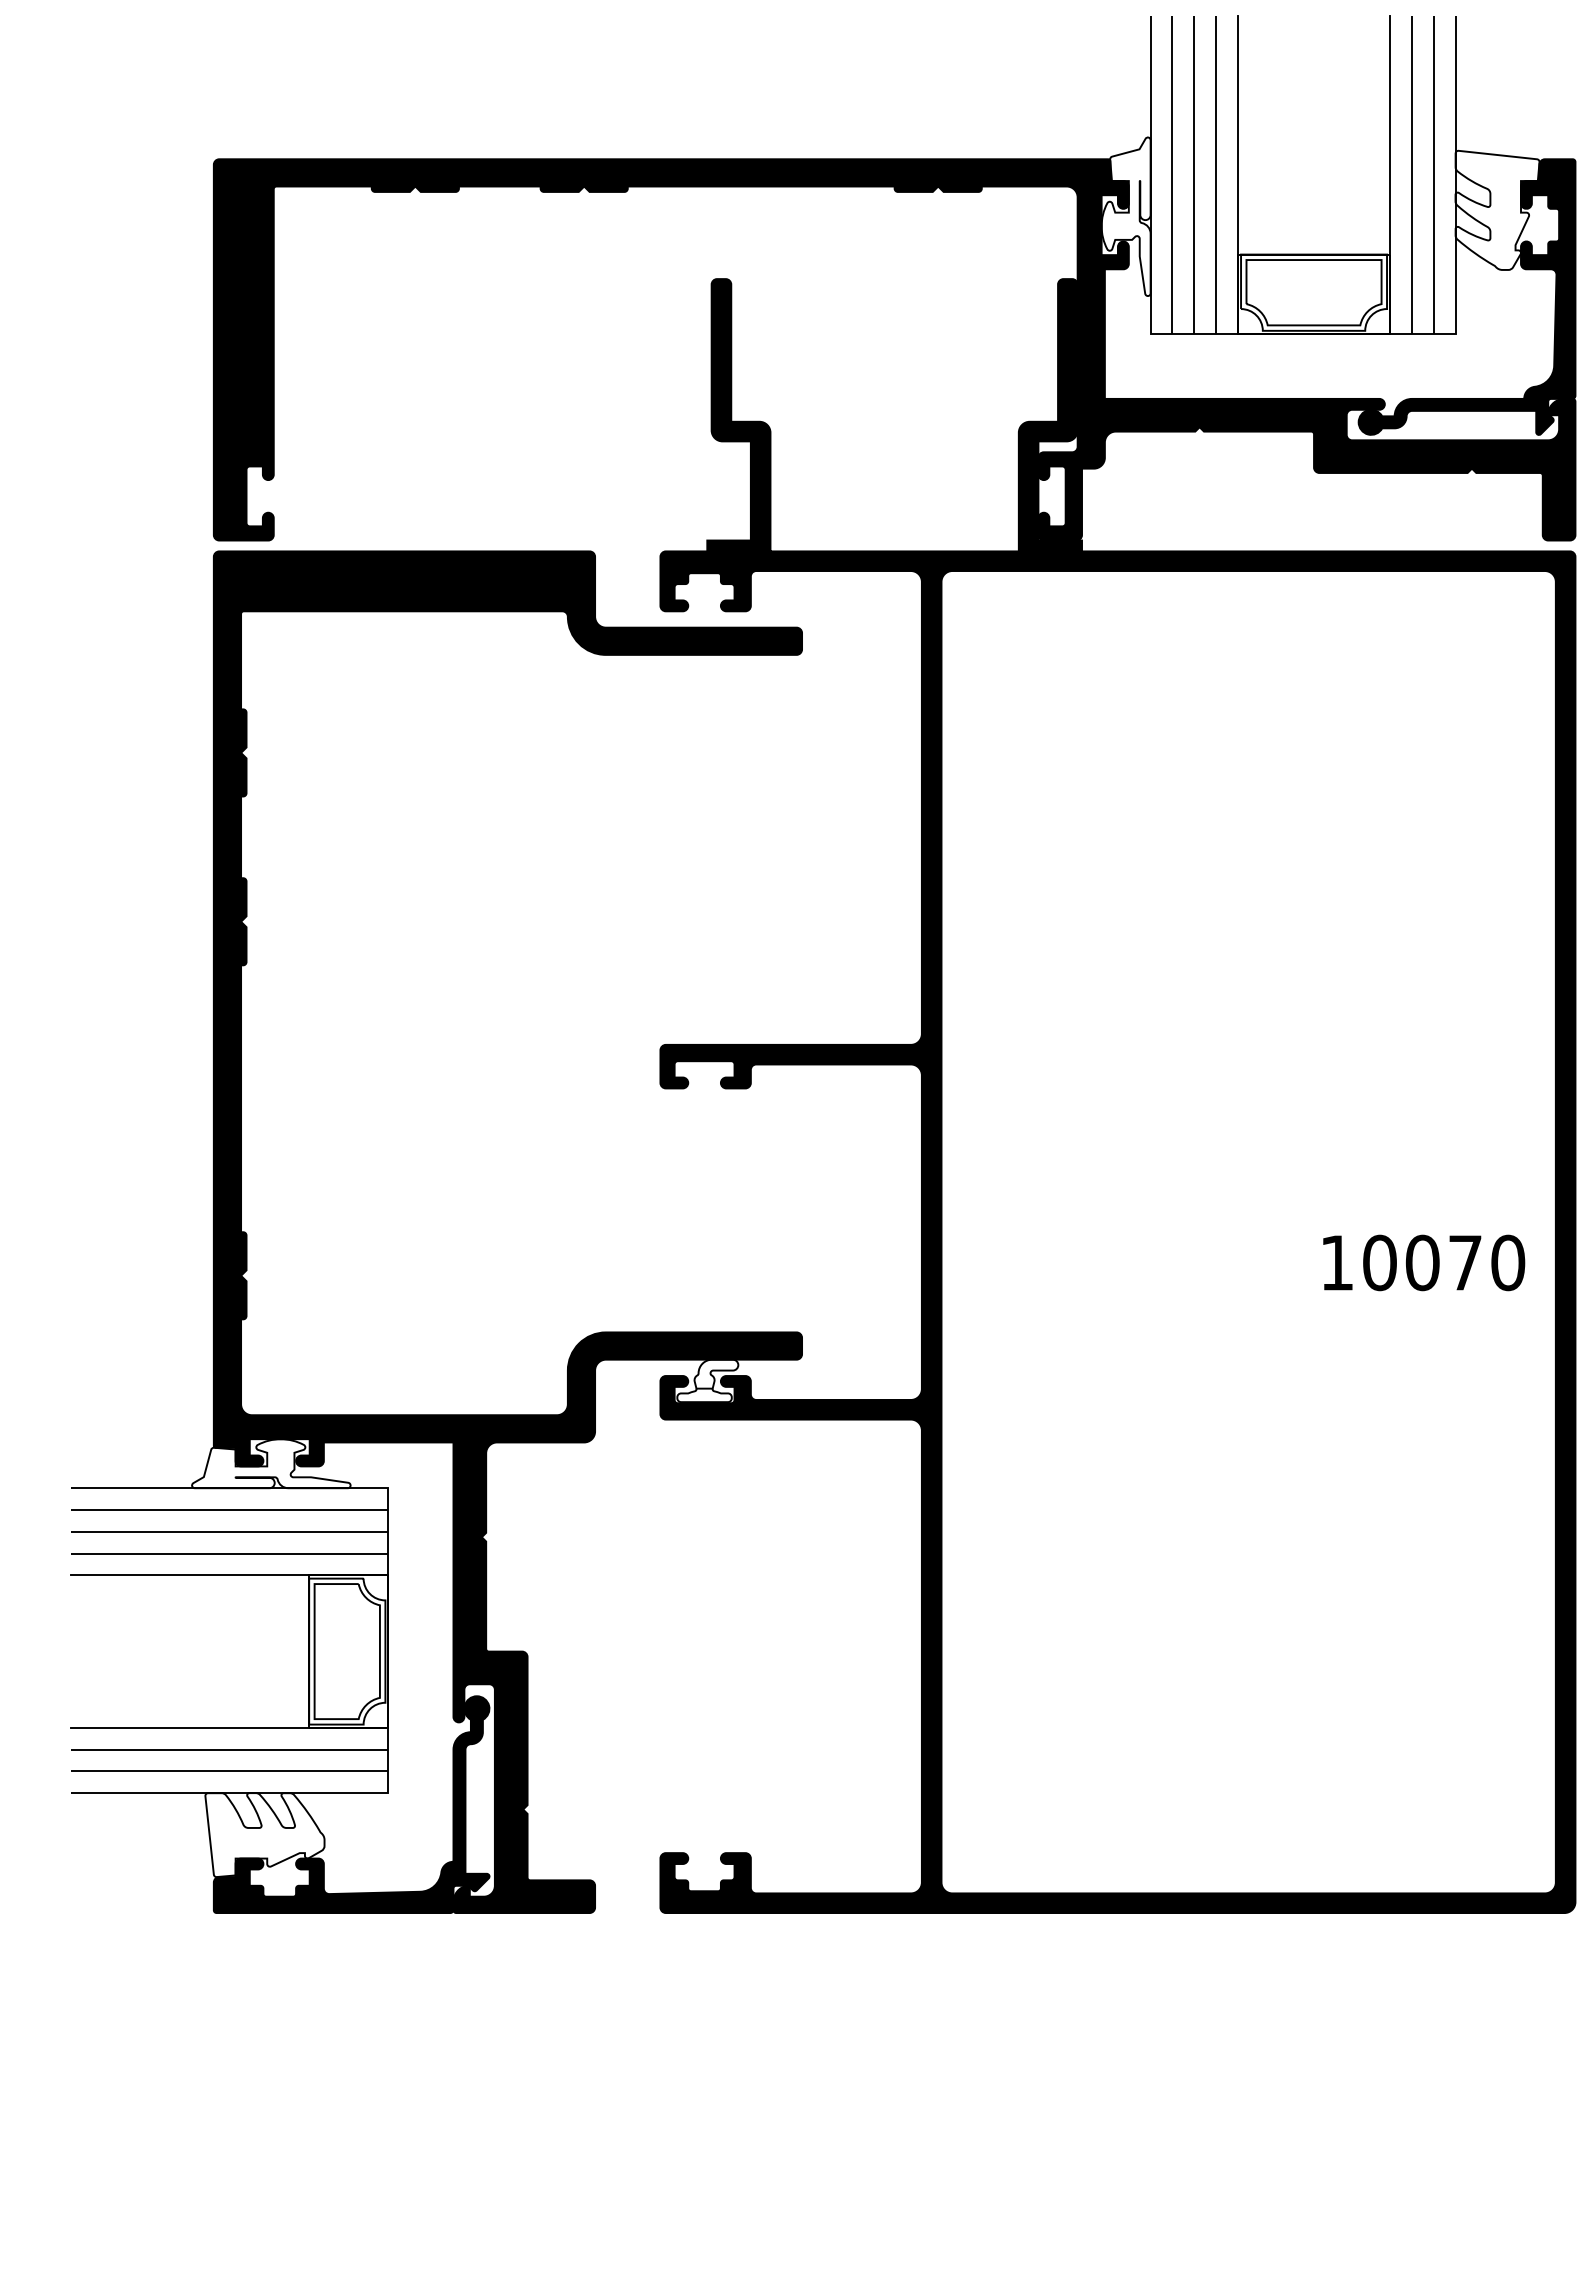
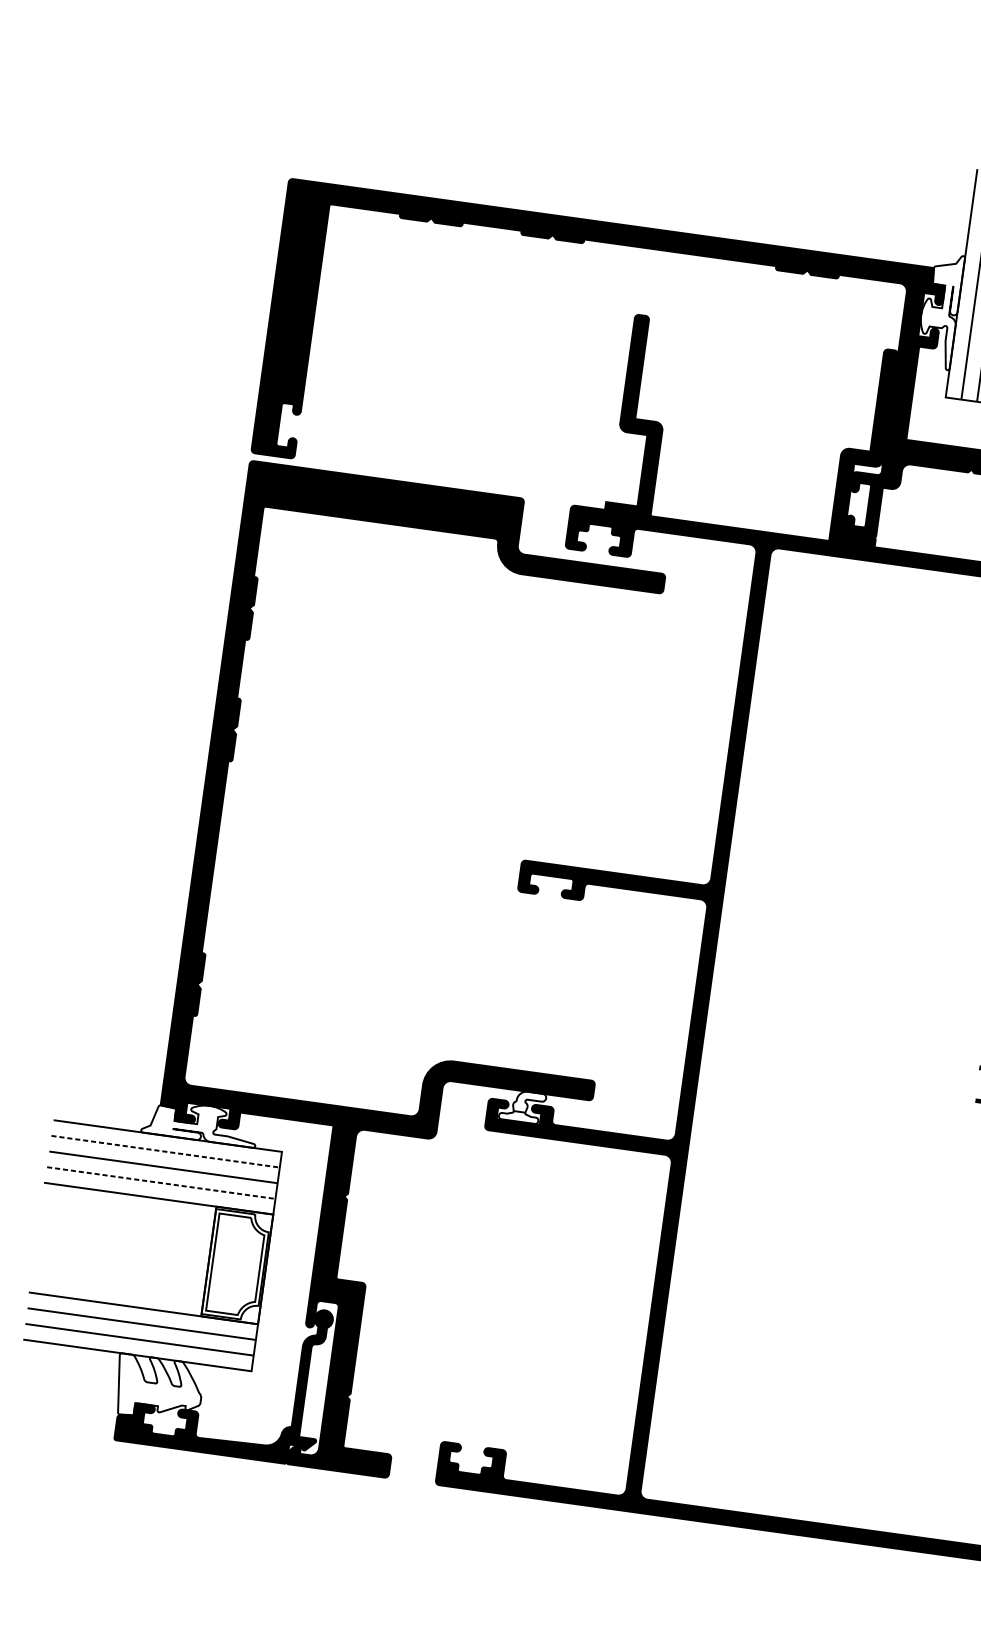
line: (229, 1509) -> (165, 1151), solid -> dashed
line: (229, 1553) -> (161, 1183), solid -> dashed

